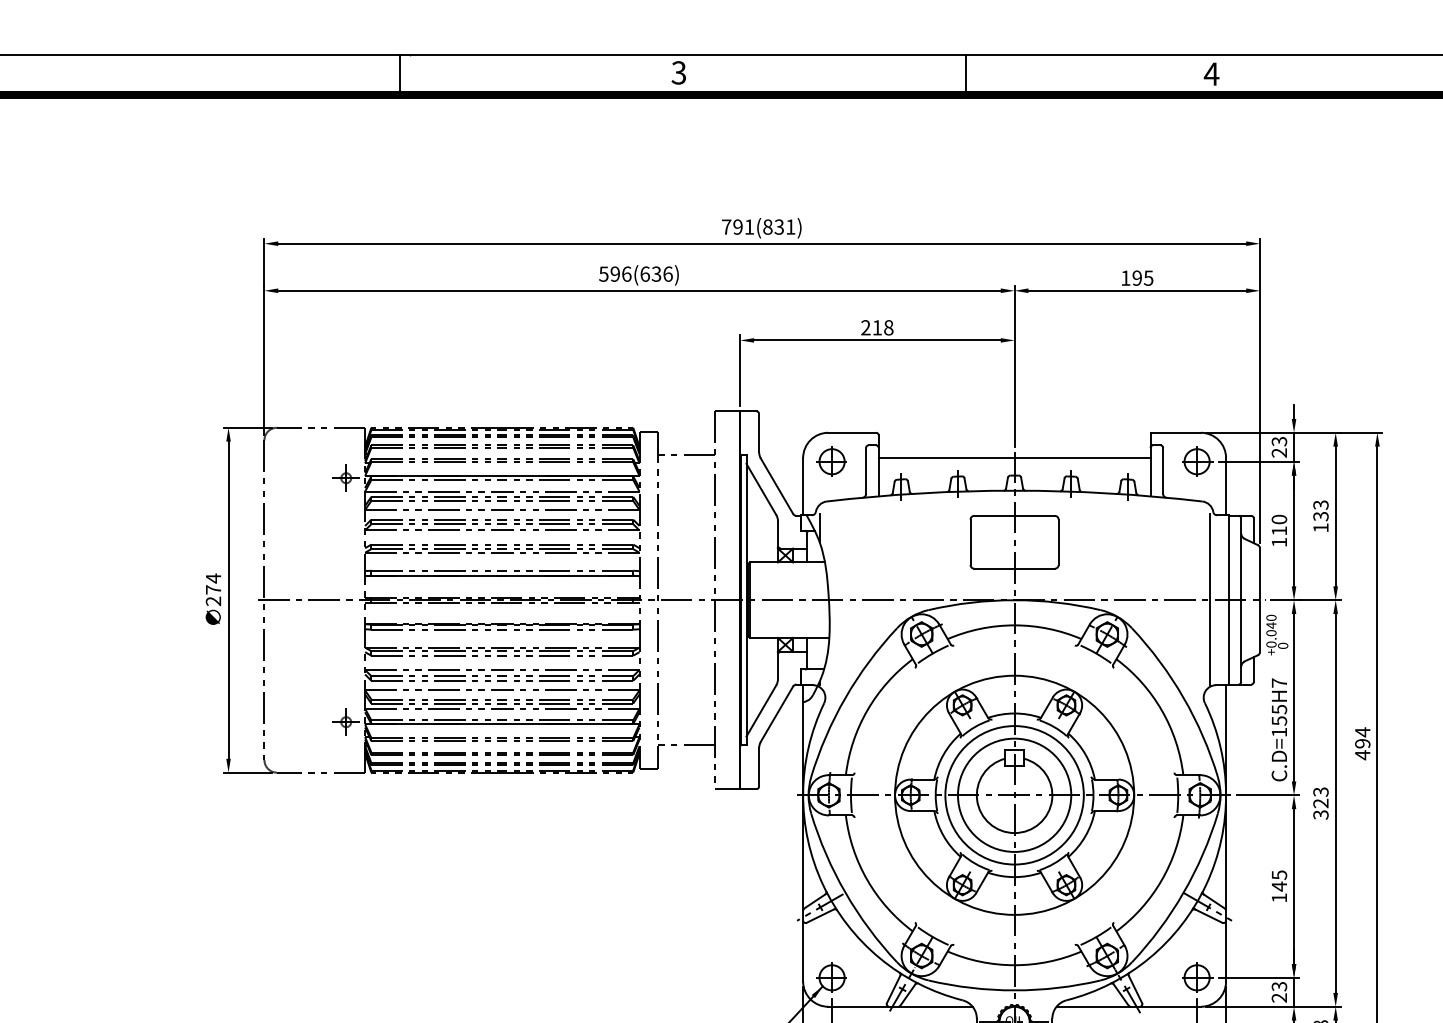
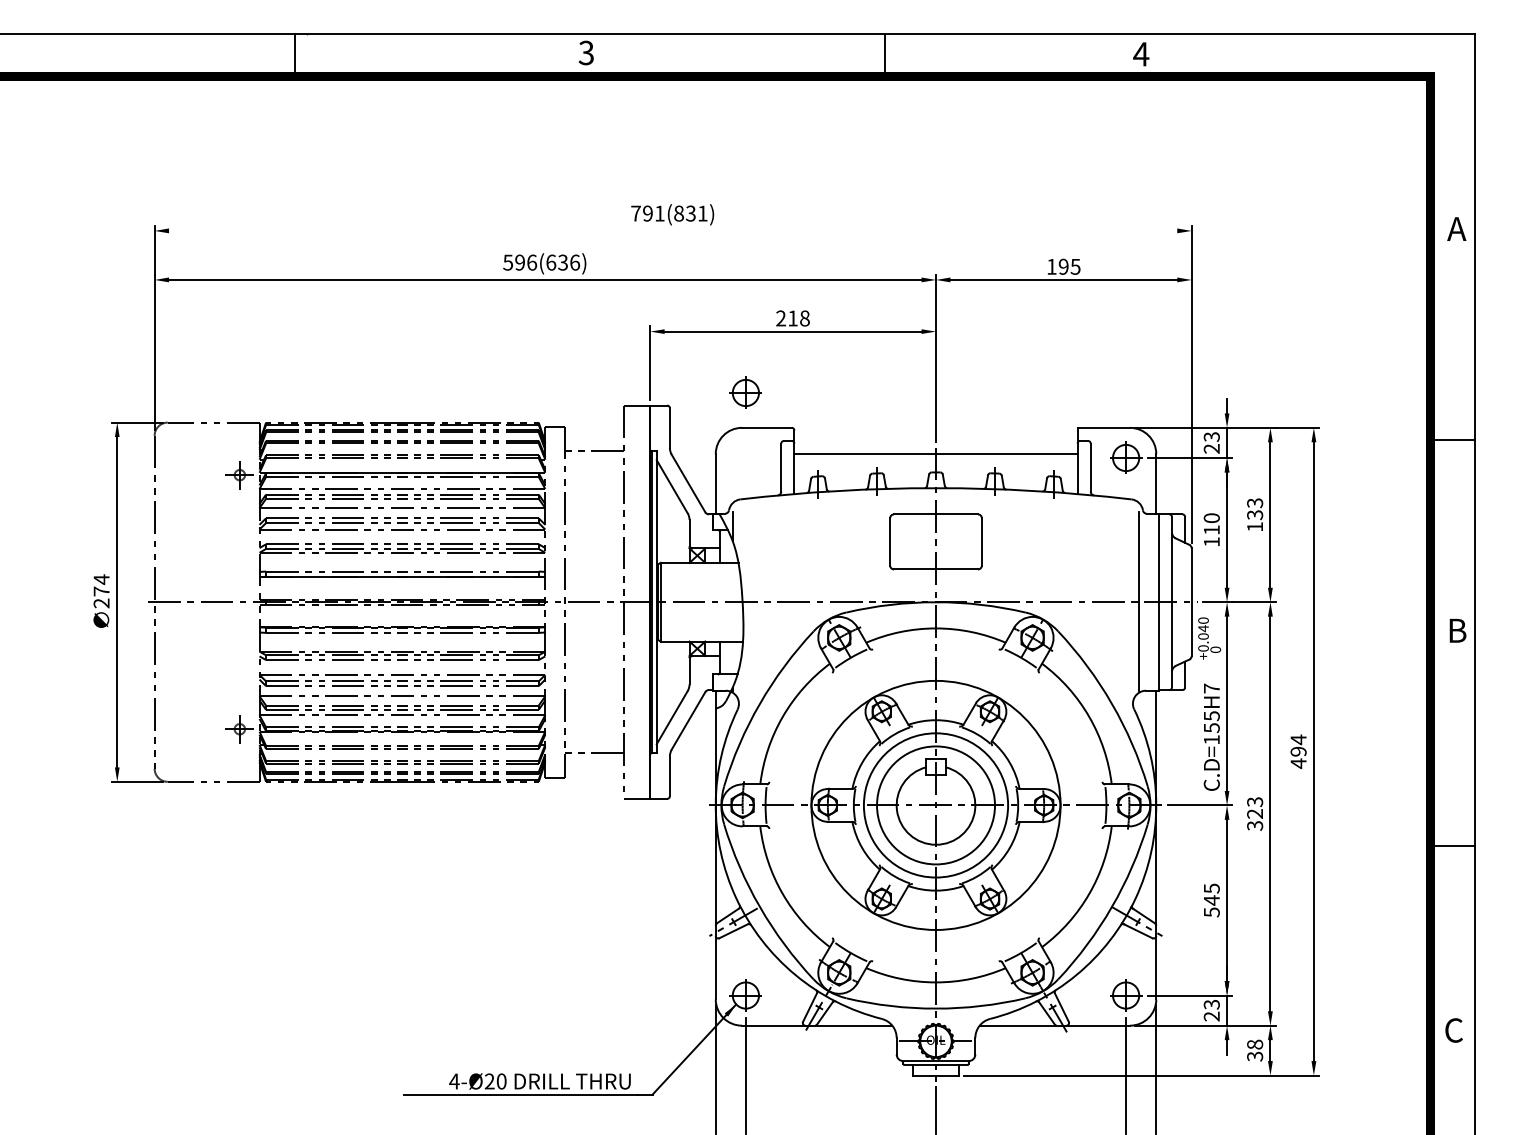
line: (762, 243) -> (673, 230), removed
part: (831, 461) -> (745, 392), moved
text: (1279, 898) -> (1211, 912), 145 -> 545

